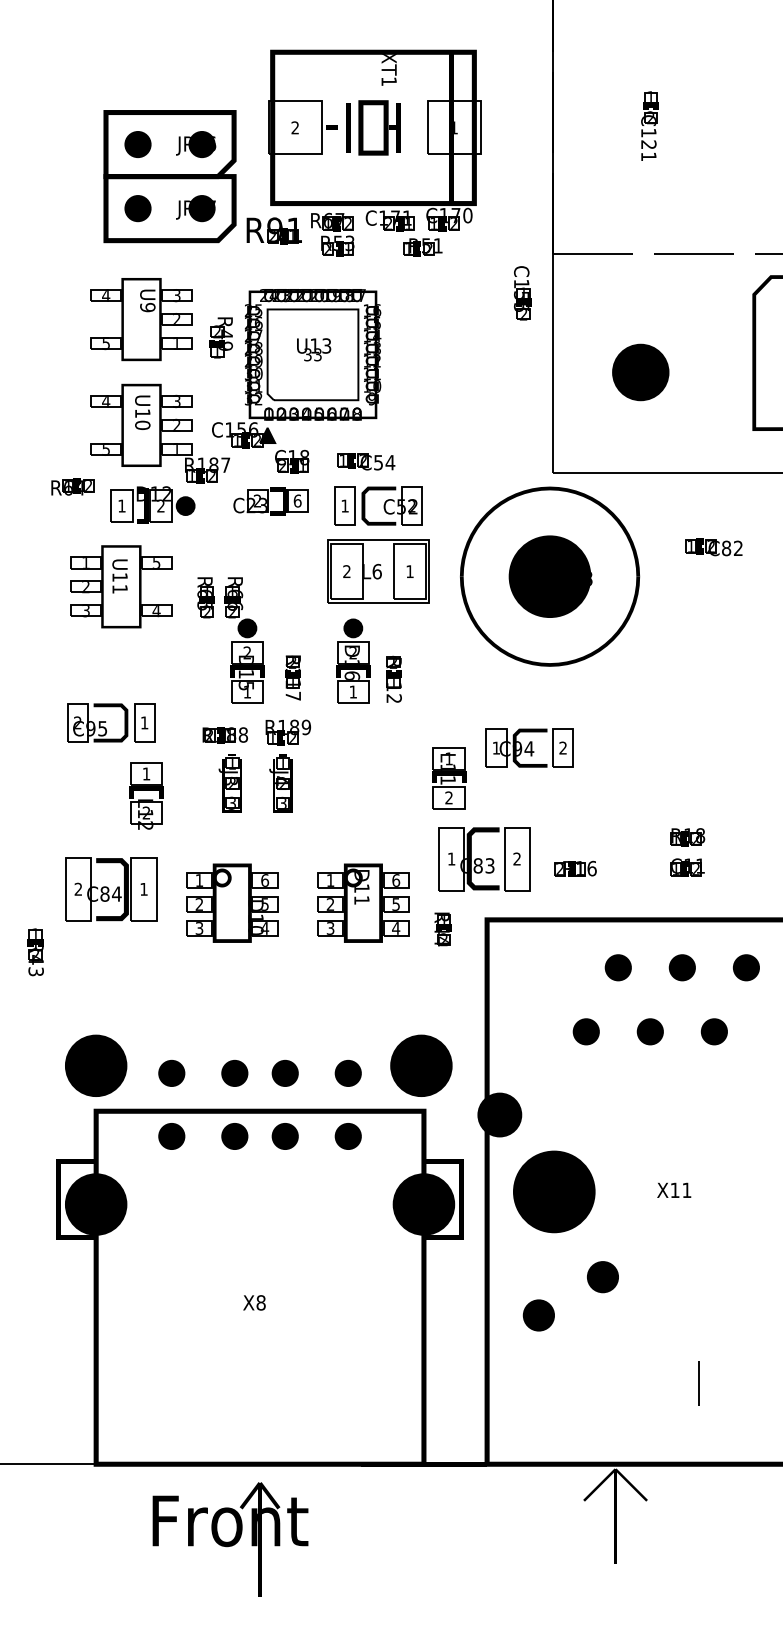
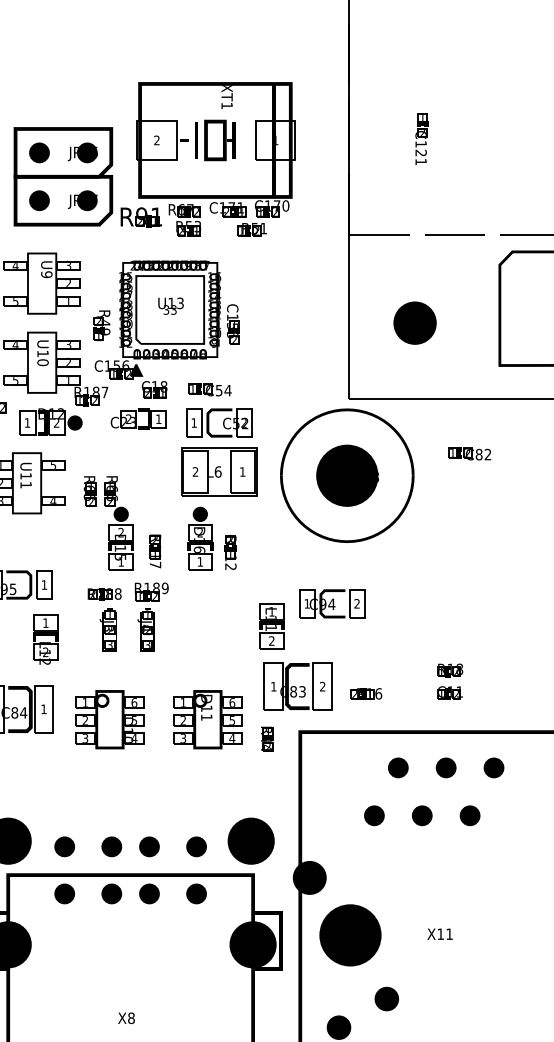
part: (522, 293) -> (233, 324), moved
part: (220, 337) -> (101, 325), moved
text: (297, 500) -> (158, 418), 6 -> 1

